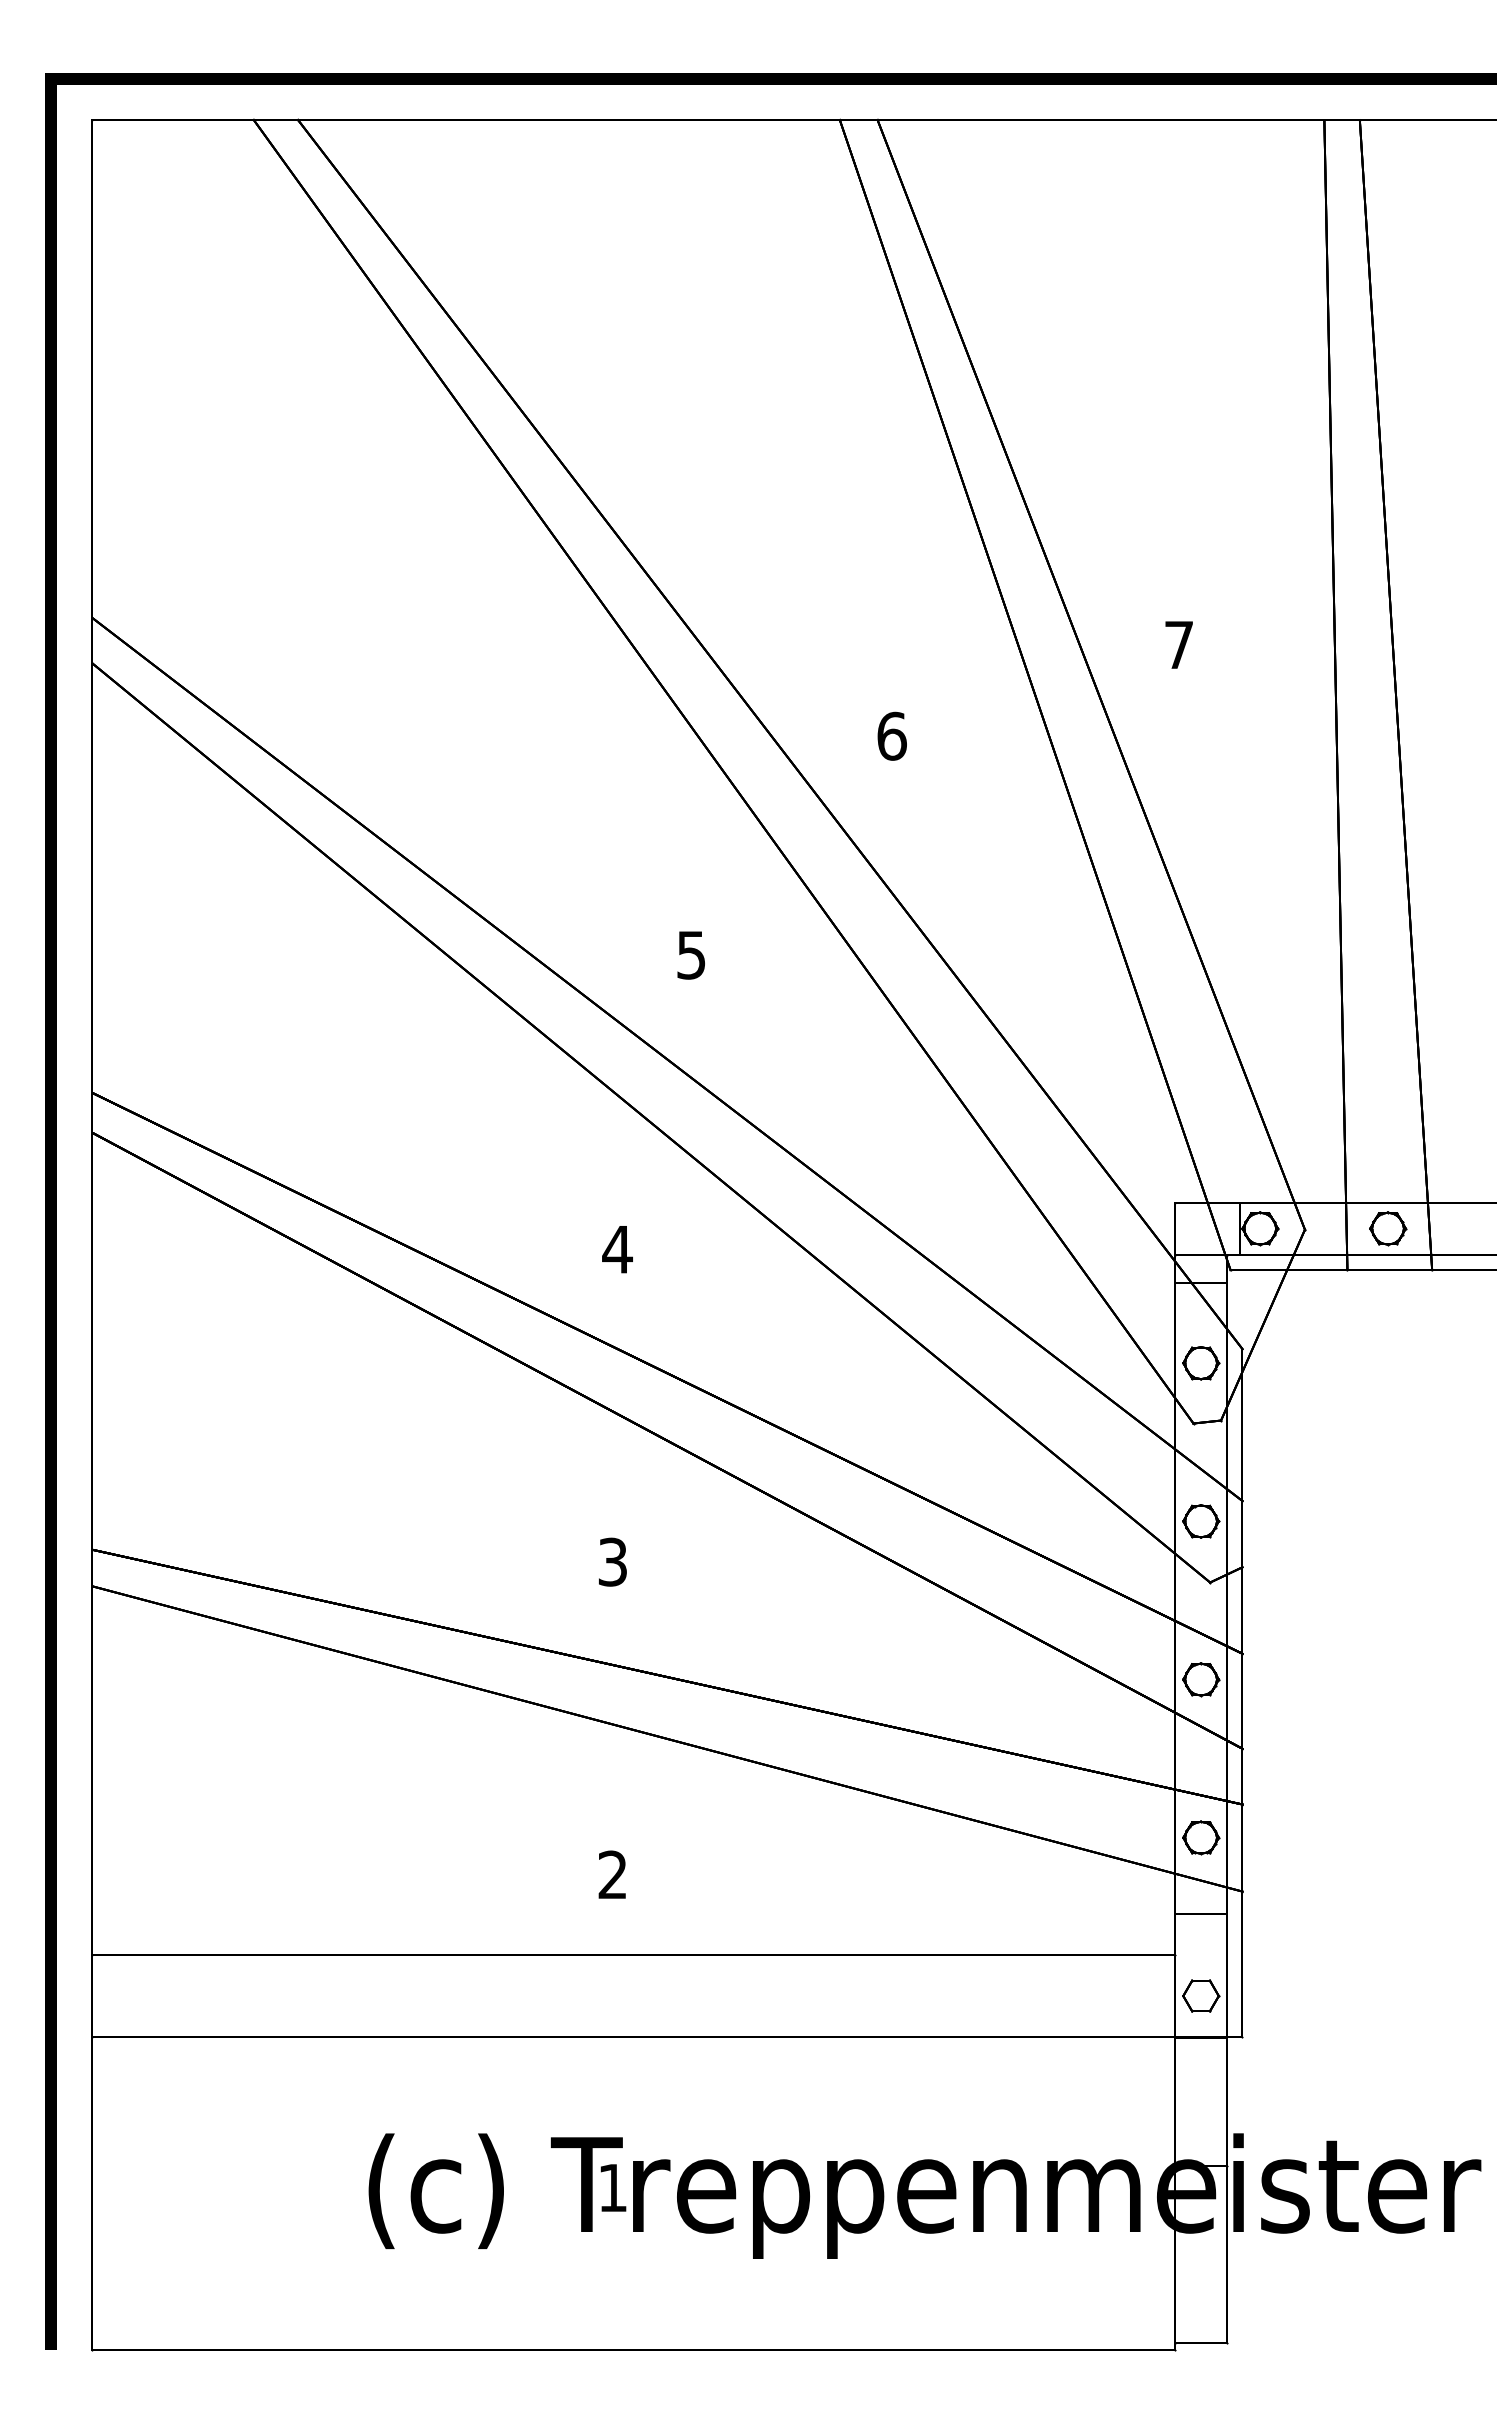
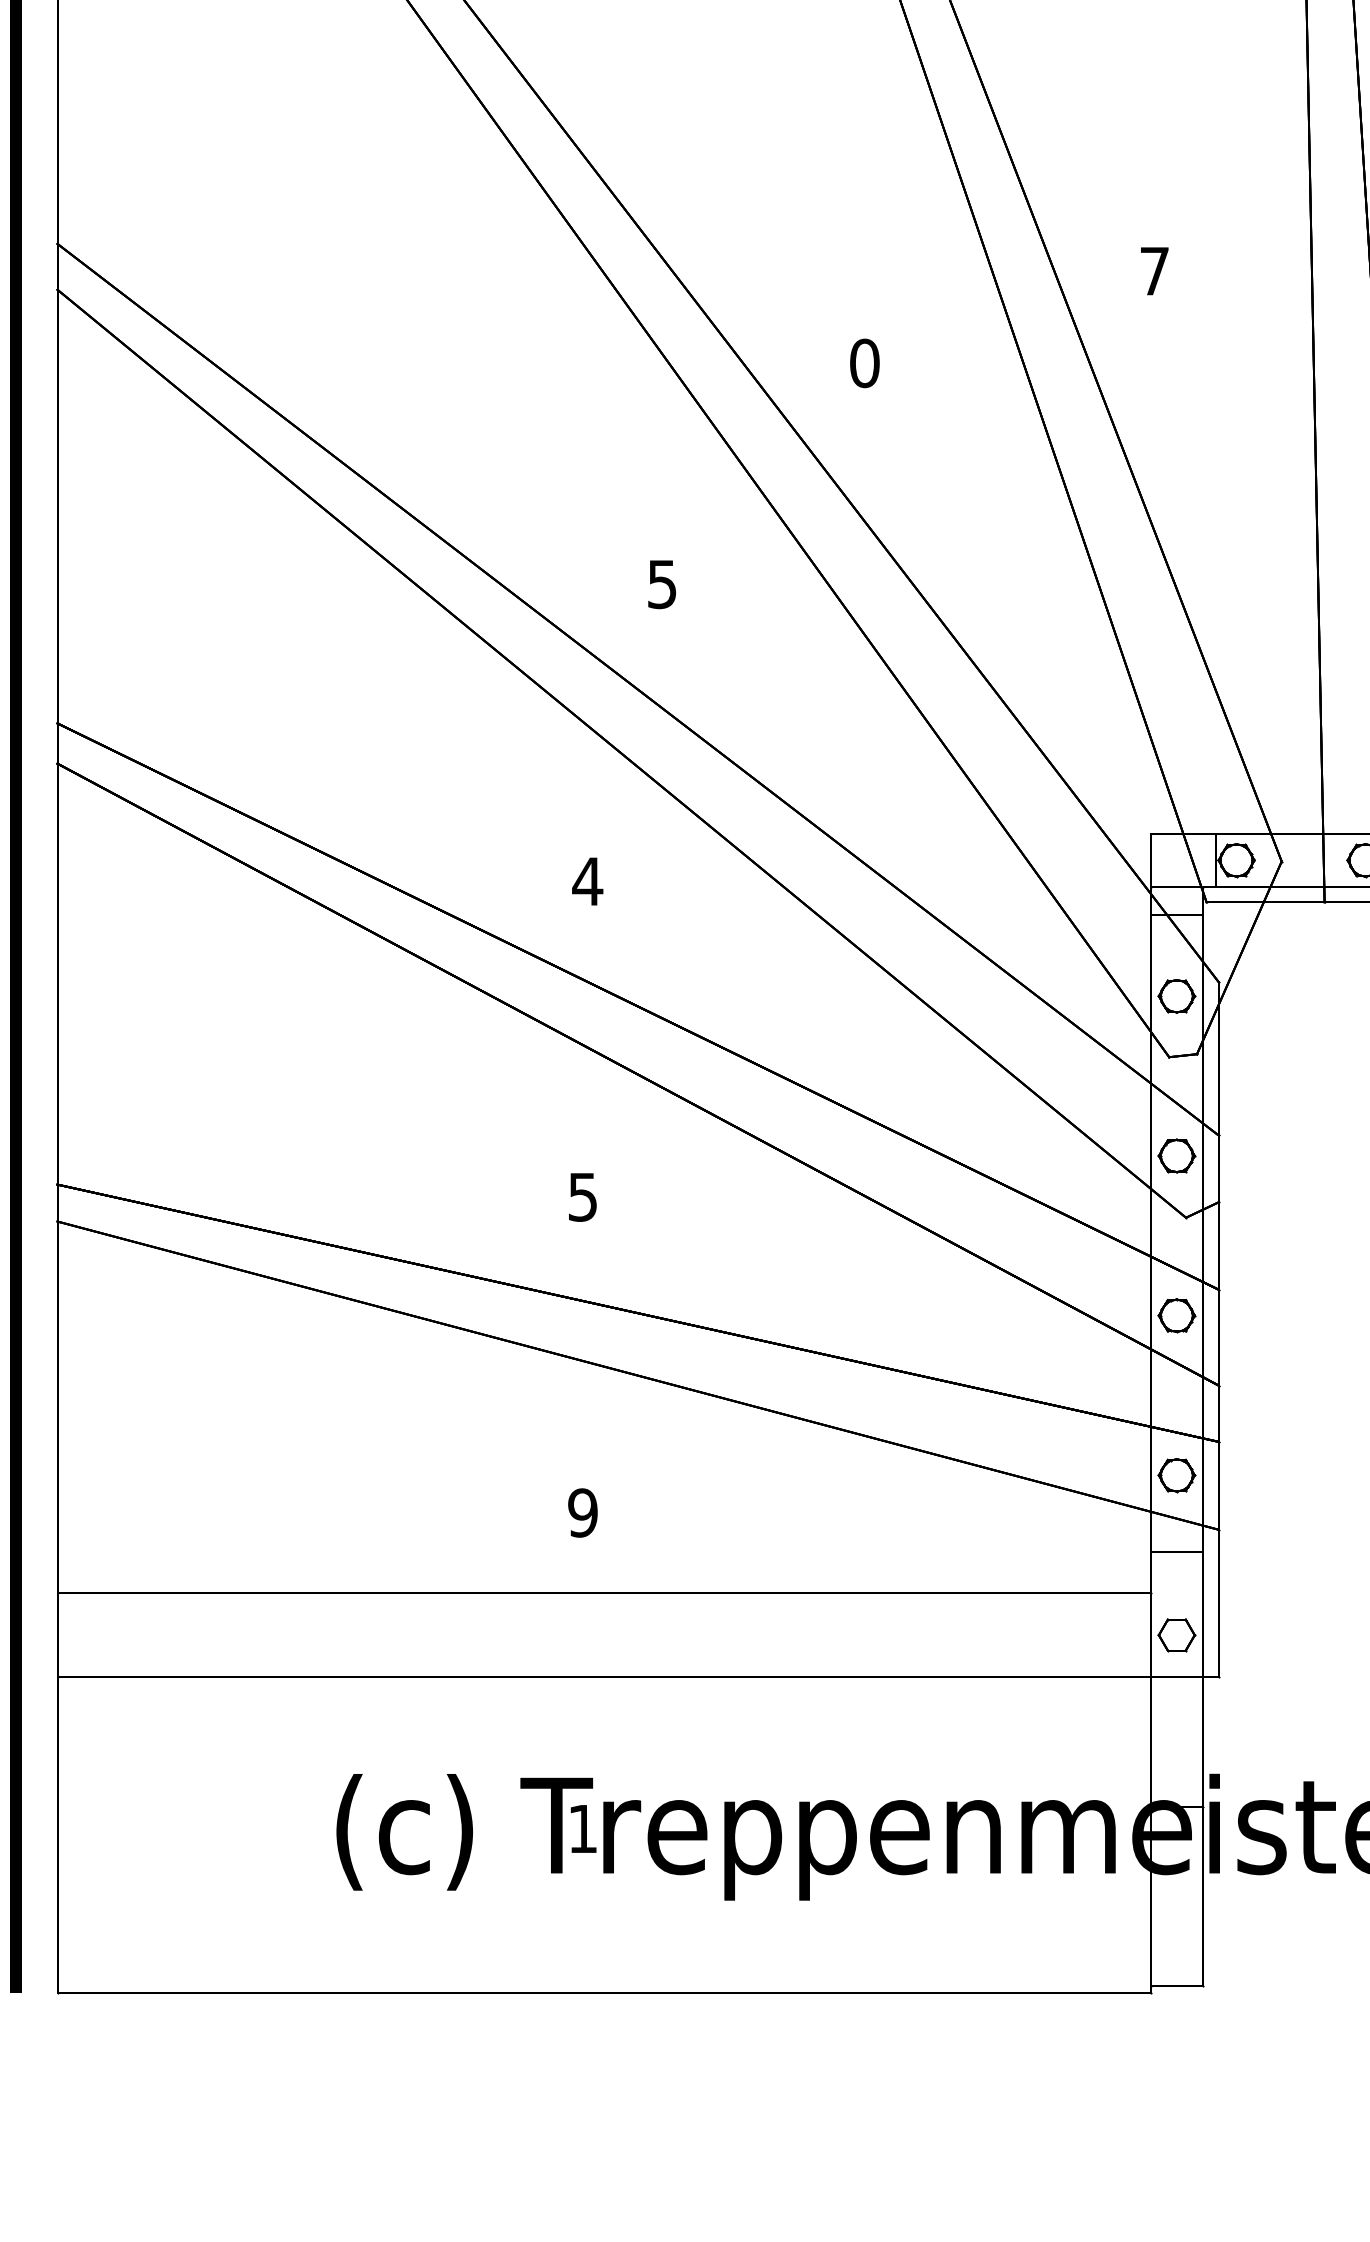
text: (891, 735) -> (864, 362), 6 -> 0
text: (612, 1561) -> (582, 1196), 3 -> 5
text: (612, 1874) -> (582, 1512), 2 -> 9

